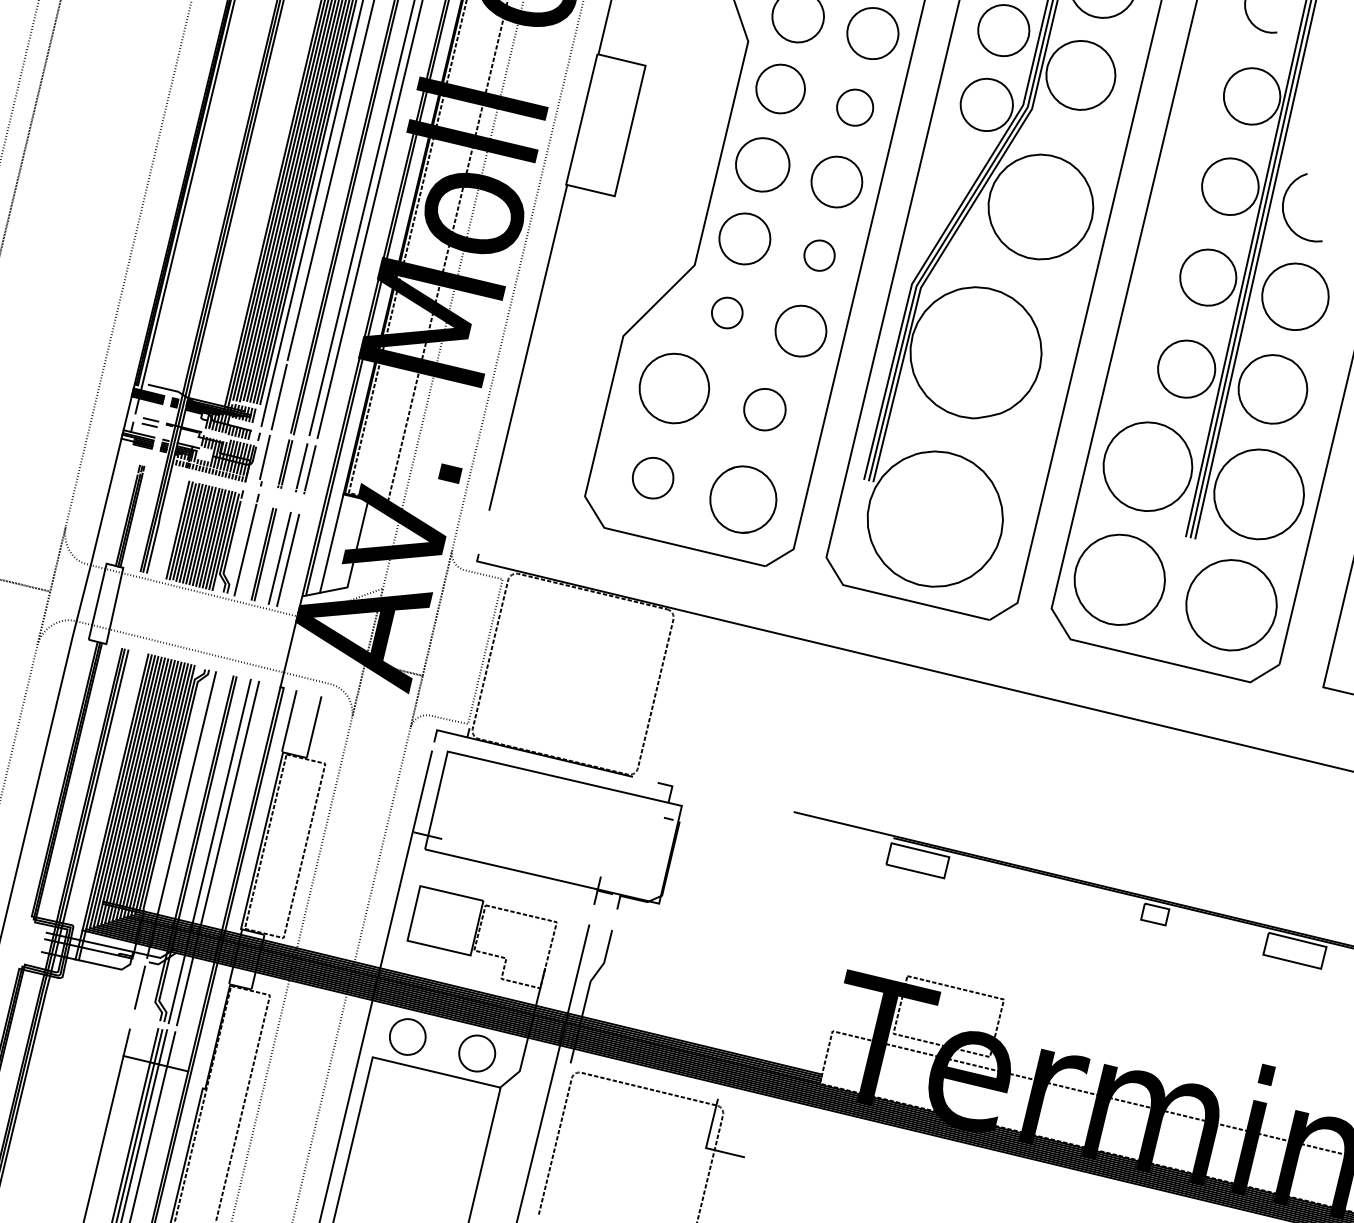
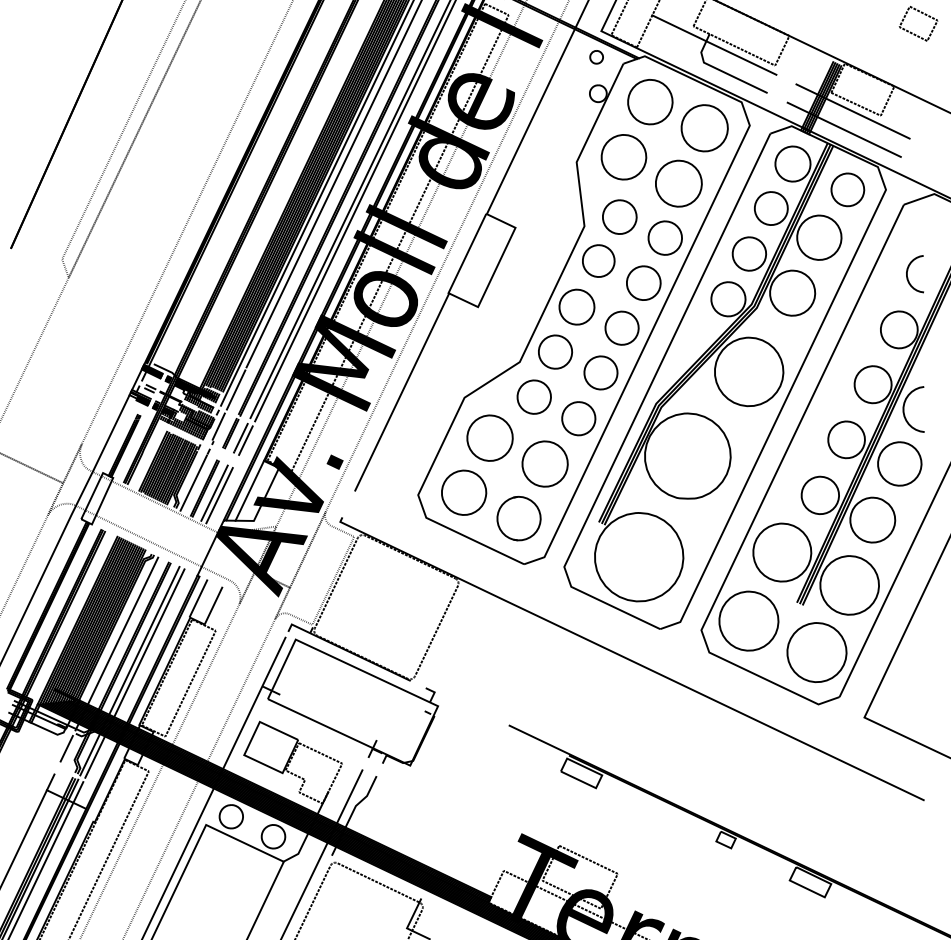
part: (854, 106) -> (643, 282), size x1.43
part: (818, 255) -> (600, 372), size x1.67
part: (726, 312) -> (533, 396), size x1.67
part: (763, 409) -> (544, 463), size x1.67
part: (653, 477) -> (464, 492), size x1.67

